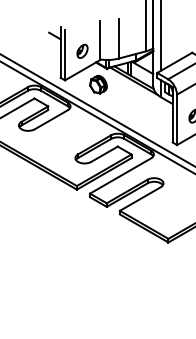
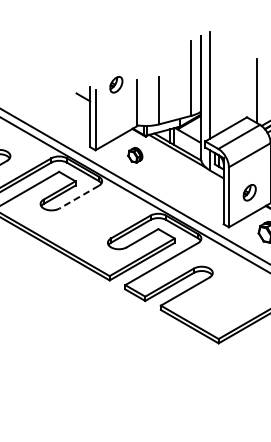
part: (82, 51) -> (116, 84), moved
part: (98, 83) -> (135, 154), size x0.7
line: (51, 120) -> (79, 197), solid -> dashed

